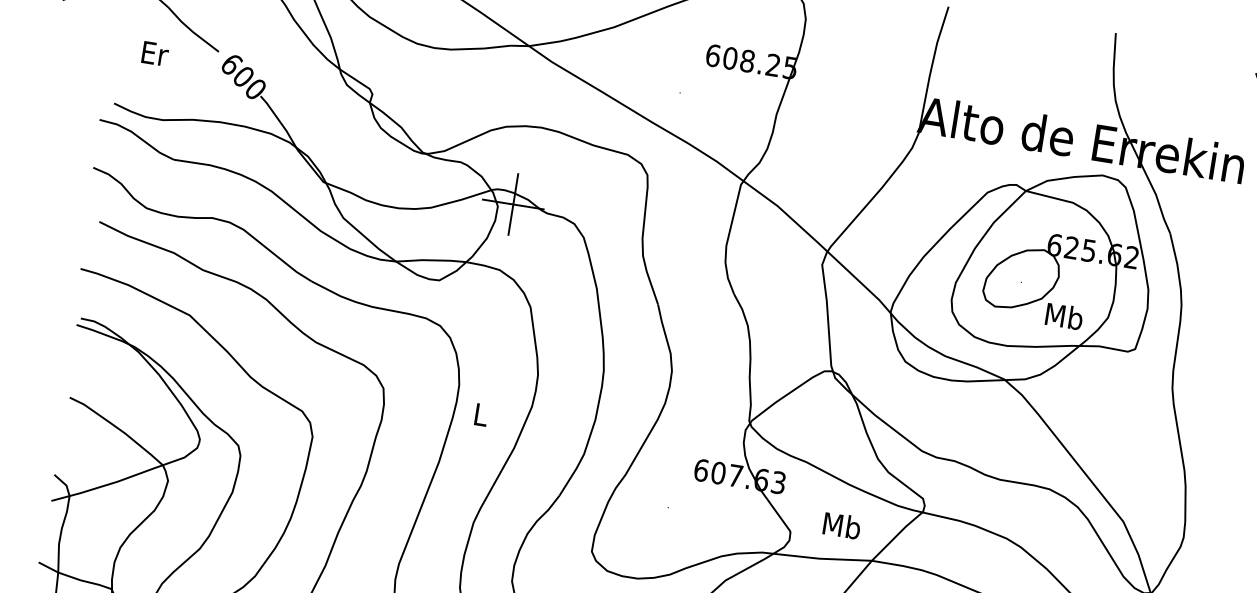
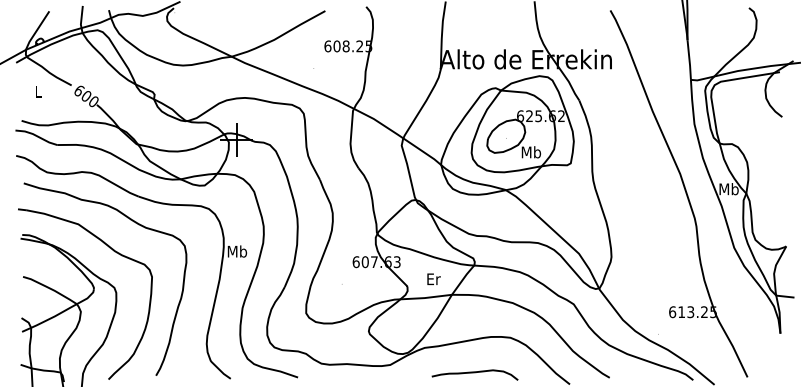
text: (154, 53) -> (38, 91), Er -> L
text: (481, 414) -> (237, 251), L -> Mb
text: (841, 526) -> (433, 279), Mb -> Er

